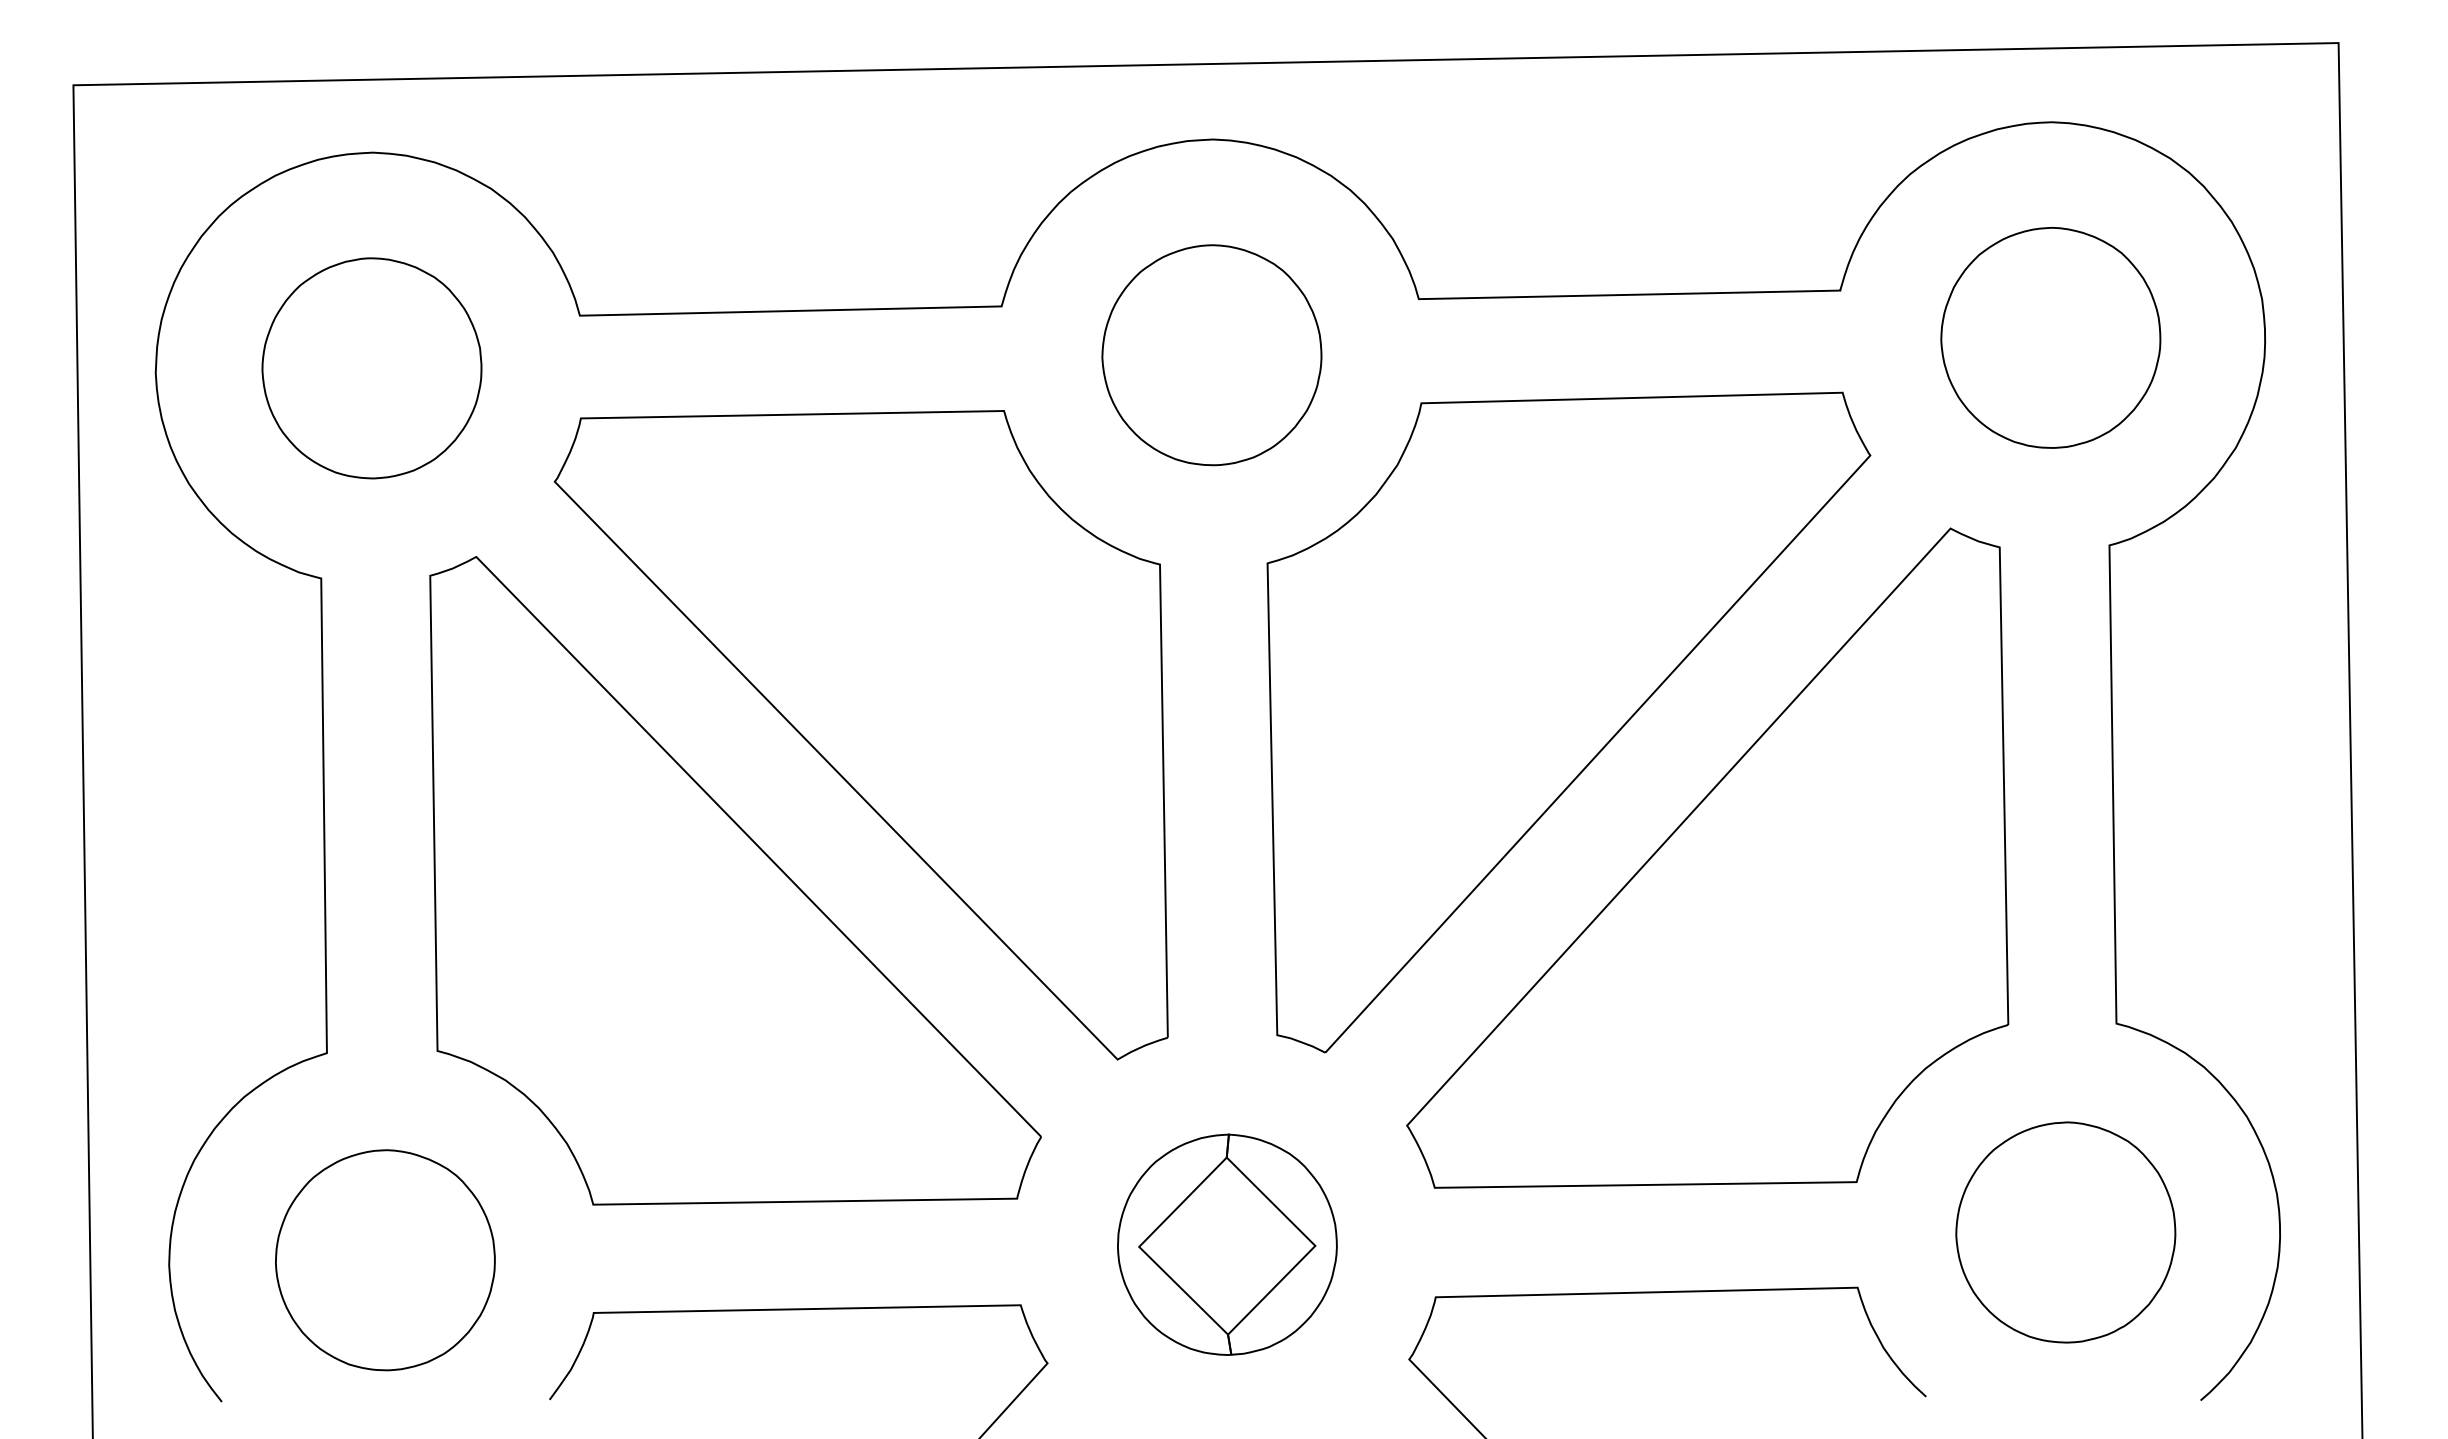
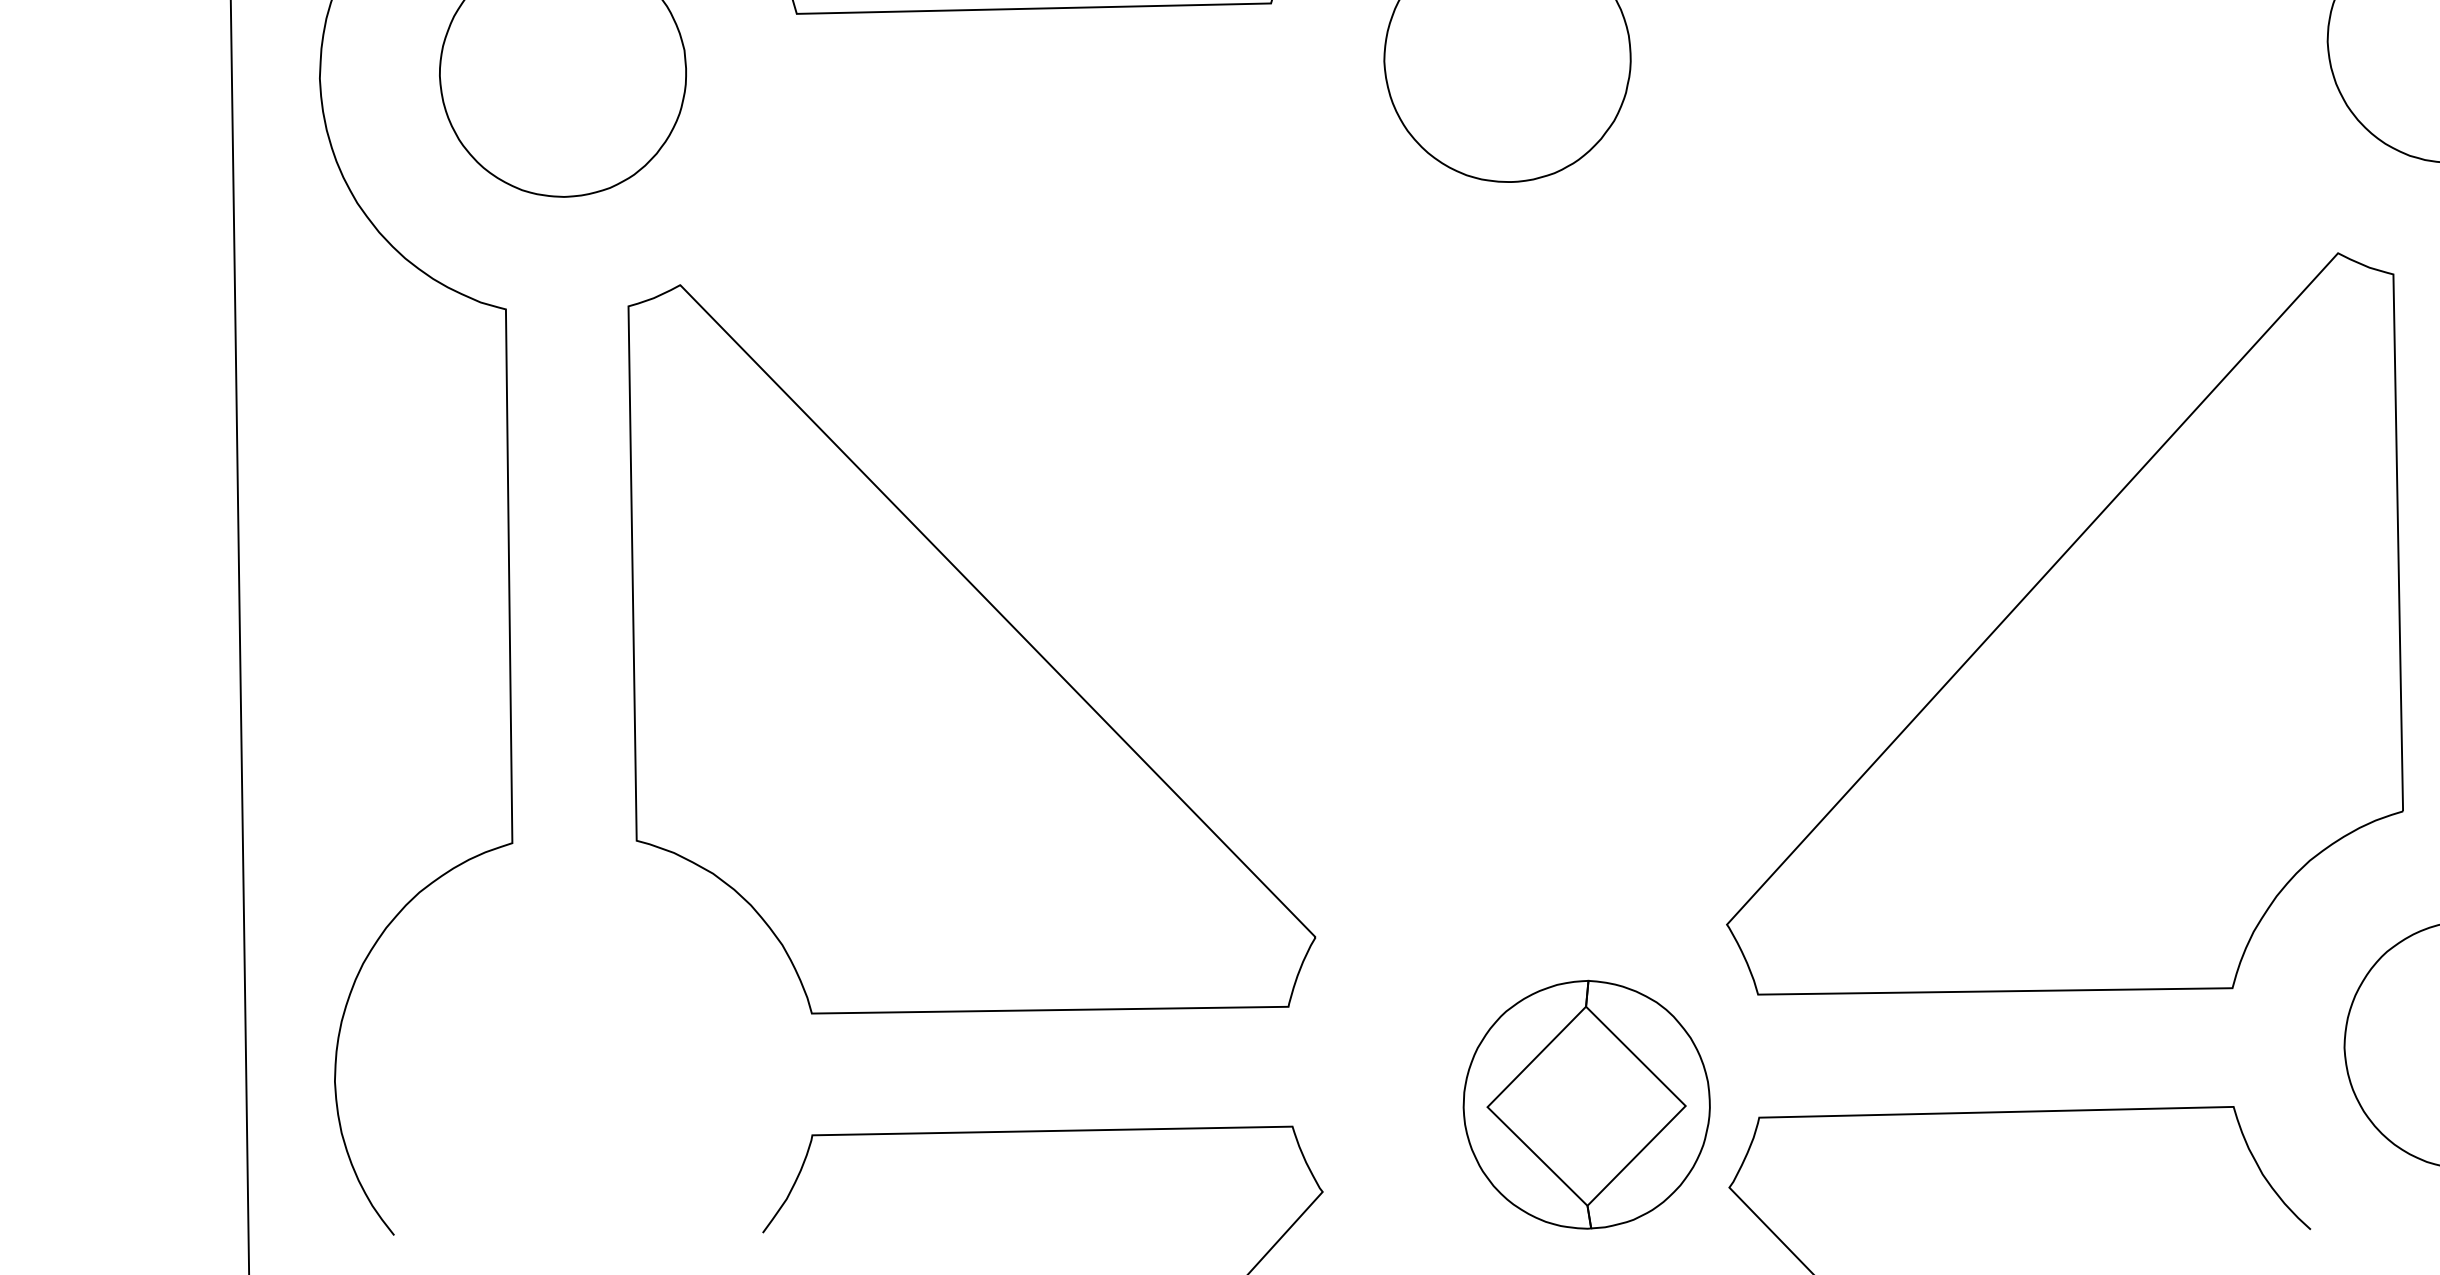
part: (1568, 722) -> (1908, 471), removed
part: (860, 735) -> (1112, 485), removed
part: (1227, 1244) -> (1586, 1104), moved
part: (385, 1260) -> (578, 1076), removed

